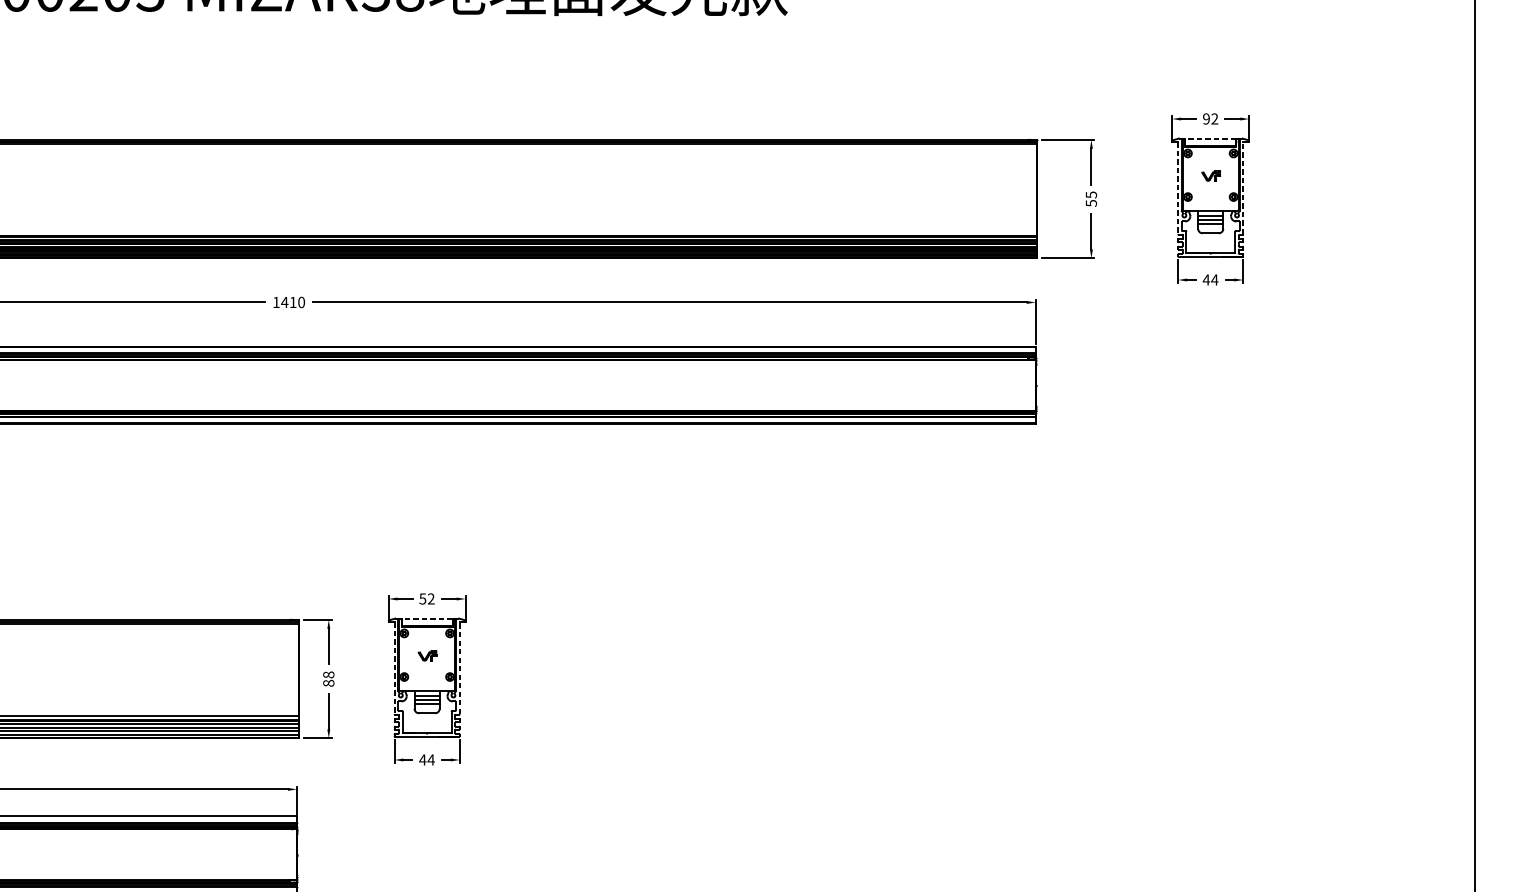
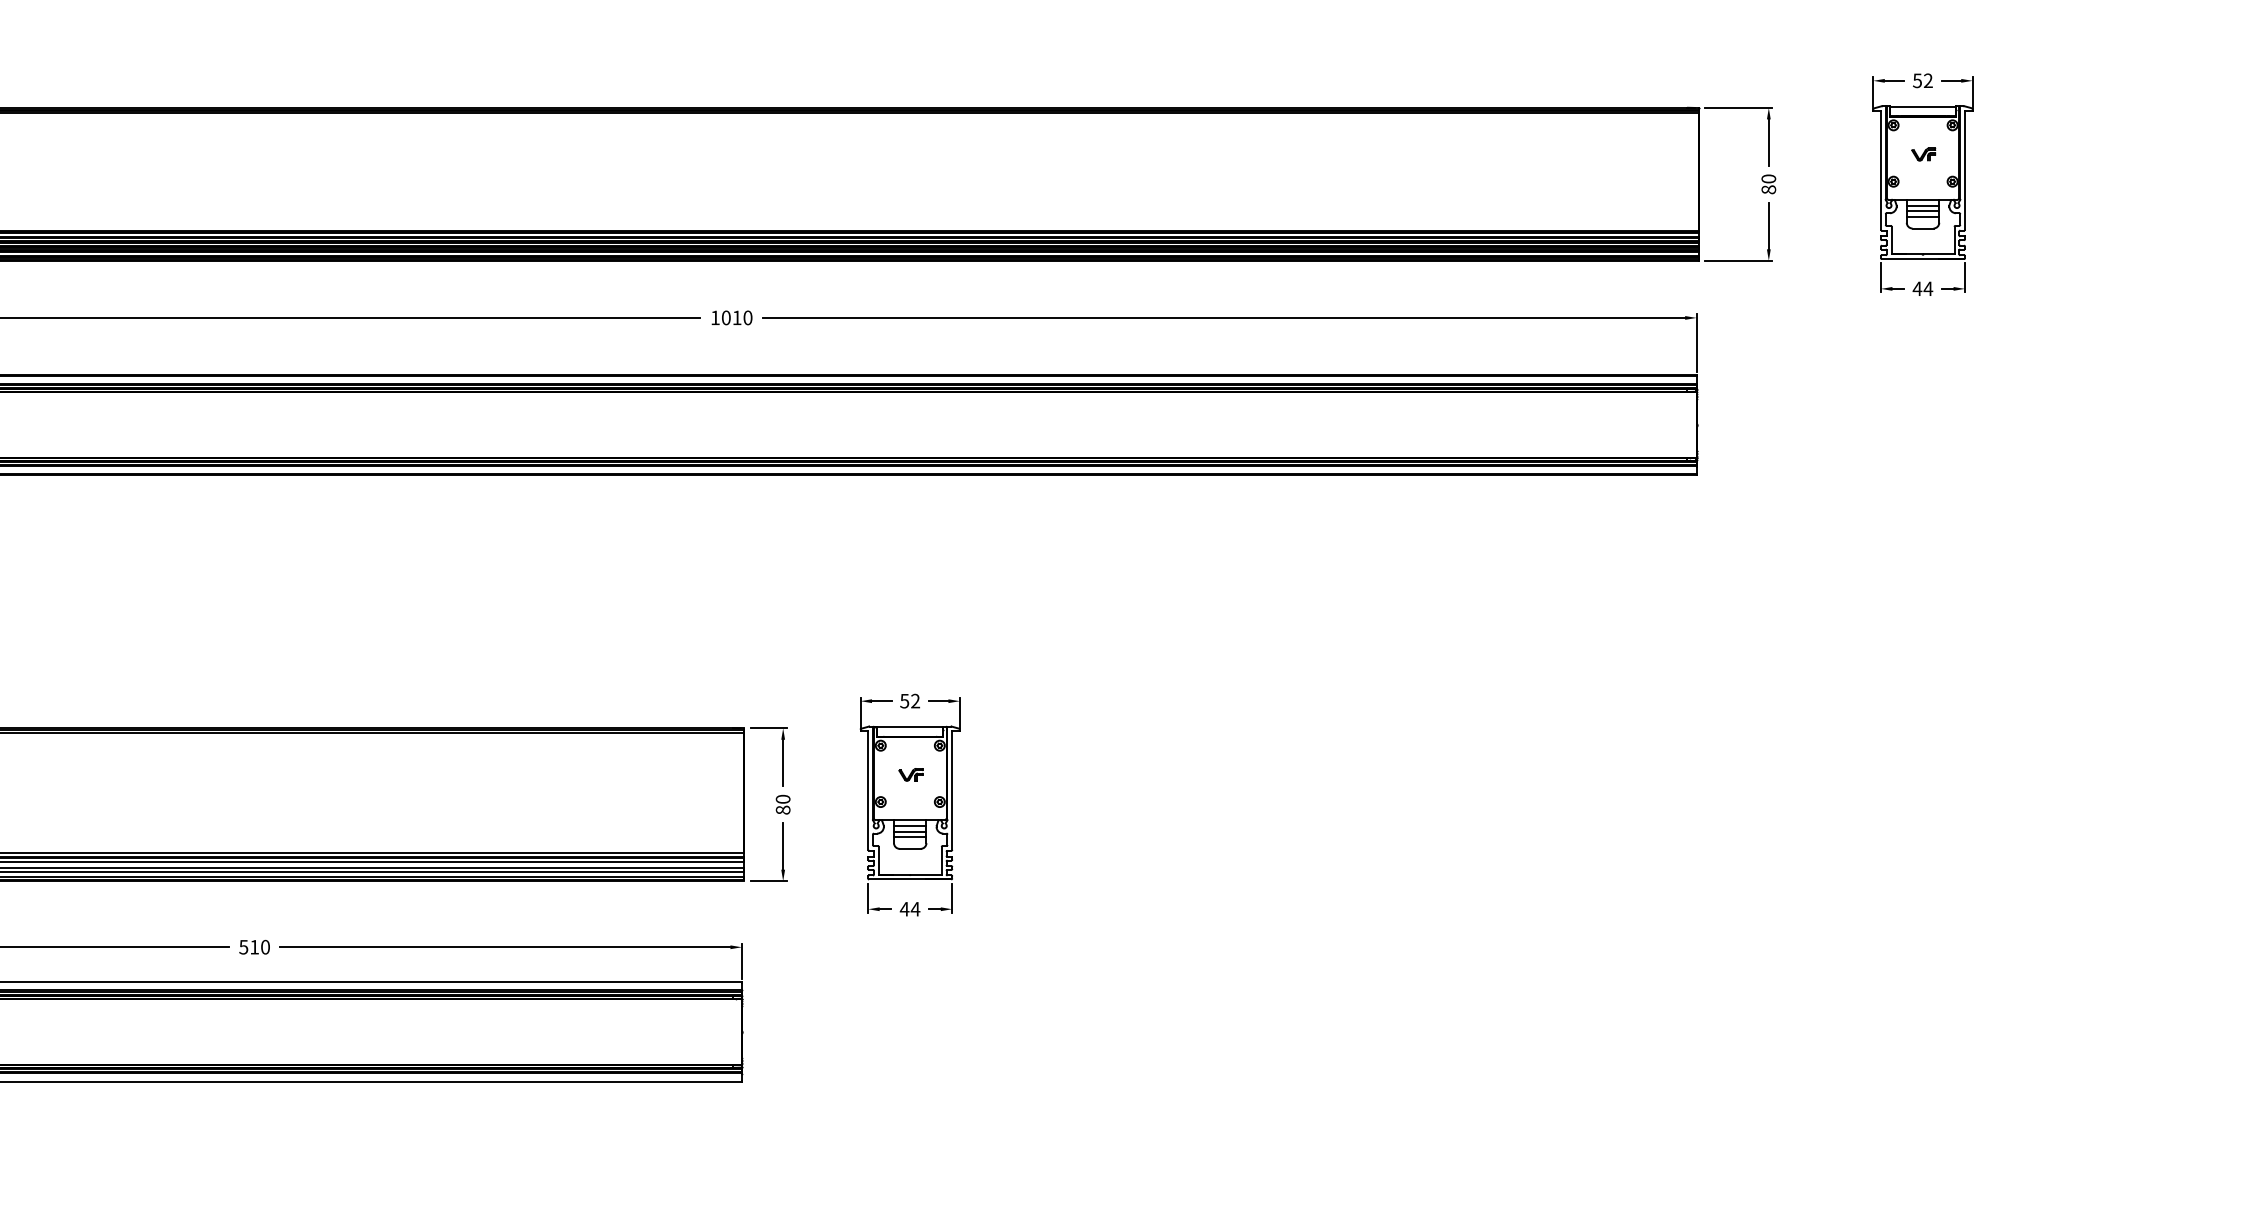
text: (1206, 118) -> (1917, 80), 92 -> 52
line: (1211, 138) -> (1923, 106), dashed -> solid
line: (1243, 187) -> (1965, 169), dashed -> solid
line: (1177, 188) -> (1880, 170), dashed -> solid
text: (1091, 199) -> (1768, 184), 55 -> 80
text: (284, 302) -> (726, 317), 1410 -> 1010
line: (427, 619) -> (910, 727), dashed -> solid
line: (394, 668) -> (868, 791), dashed -> solid
line: (459, 668) -> (952, 790), dashed -> solid
text: (329, 674) -> (783, 798), 88 -> 80

